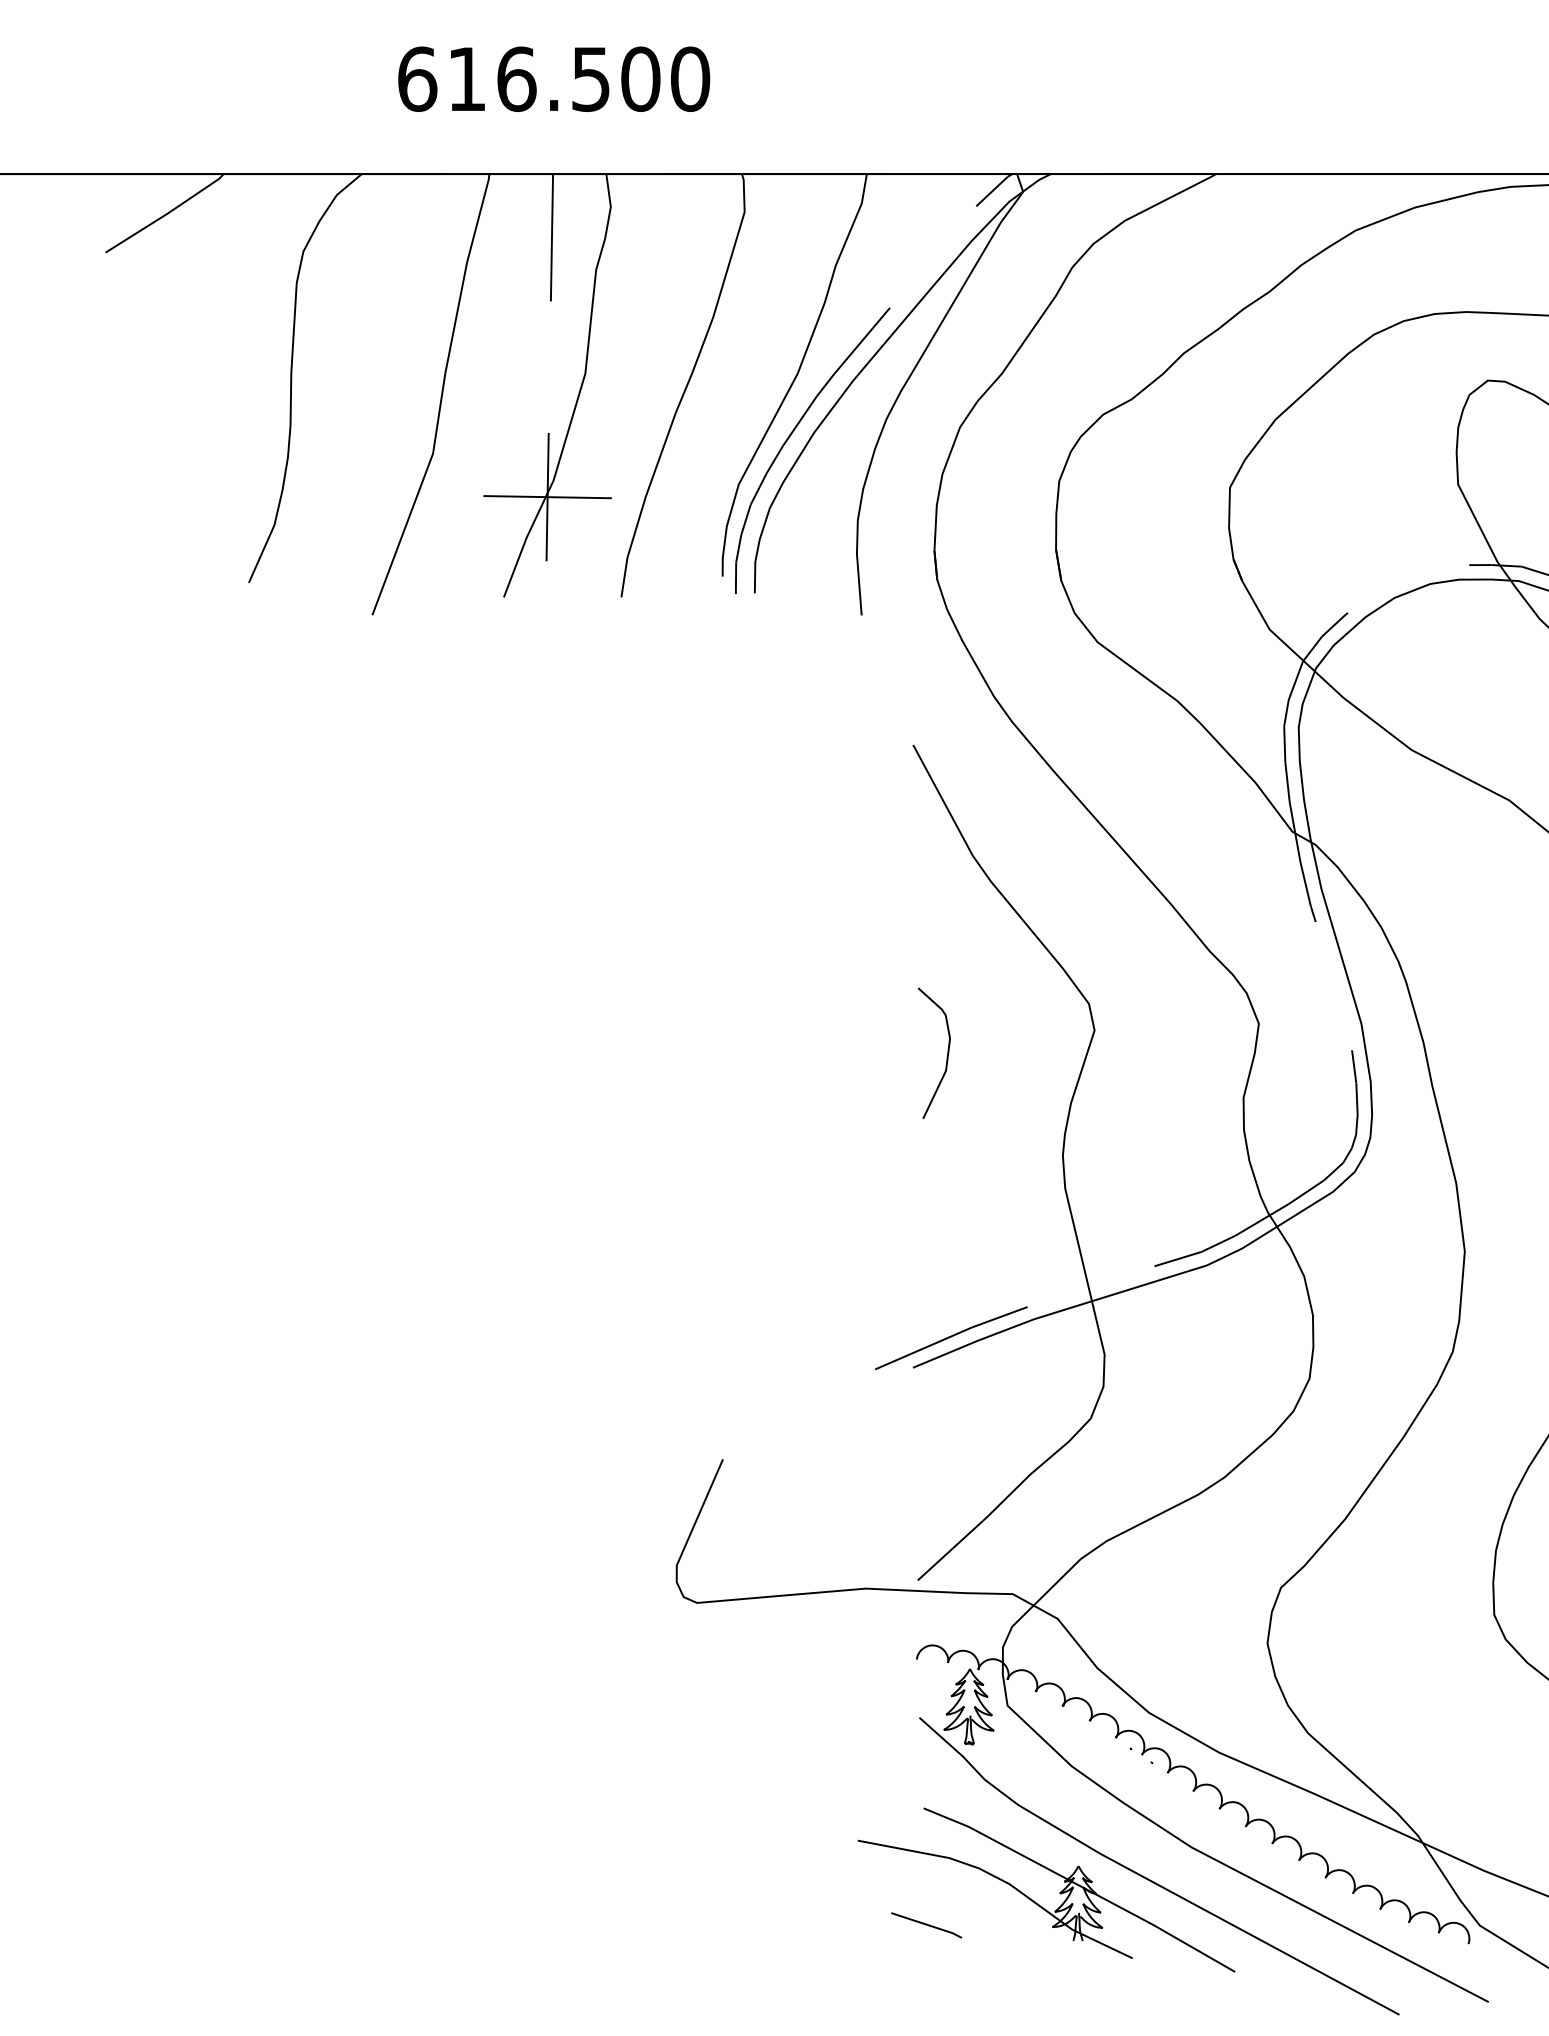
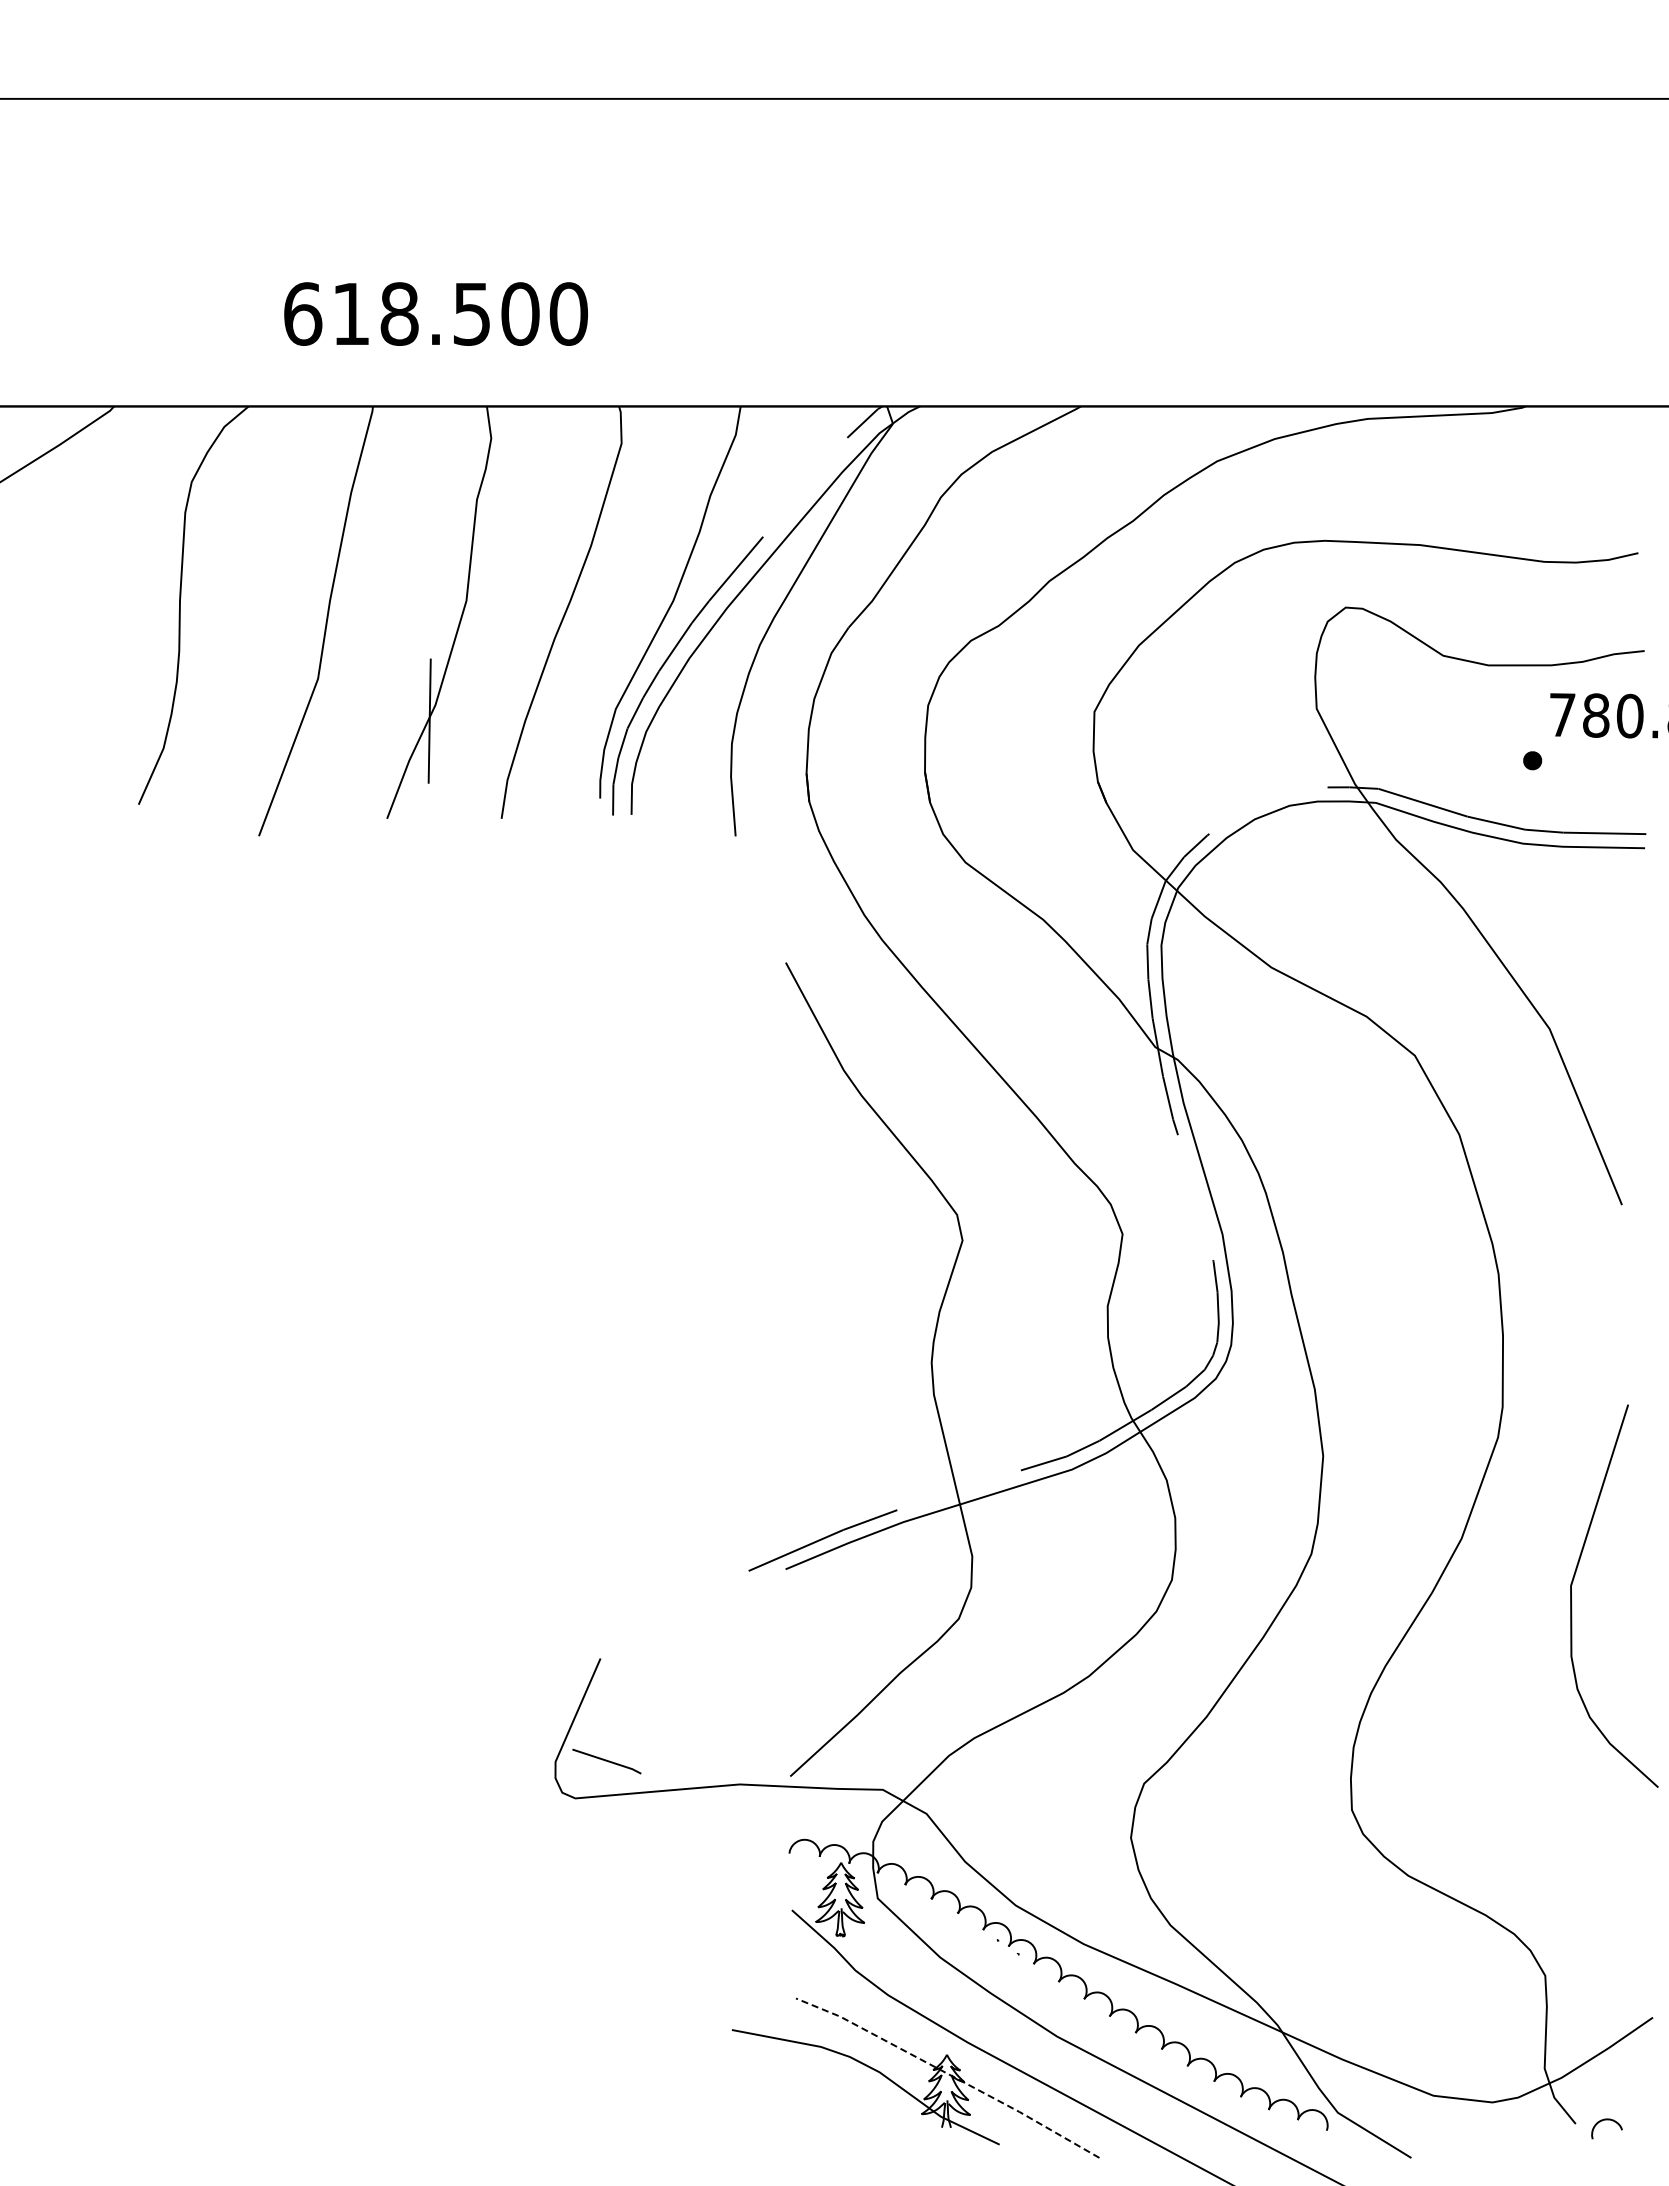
text: (516, 78) -> (399, 313), 616.500 -> 618.500
line: (551, 236) -> (433, 467), removed
line: (547, 497) -> (429, 721), removed
curve: (946, 1054) -> (818, 1264), removed
line: (1080, 1886) -> (948, 2074), solid -> dashed
line: (926, 1925) -> (606, 1761), moved

